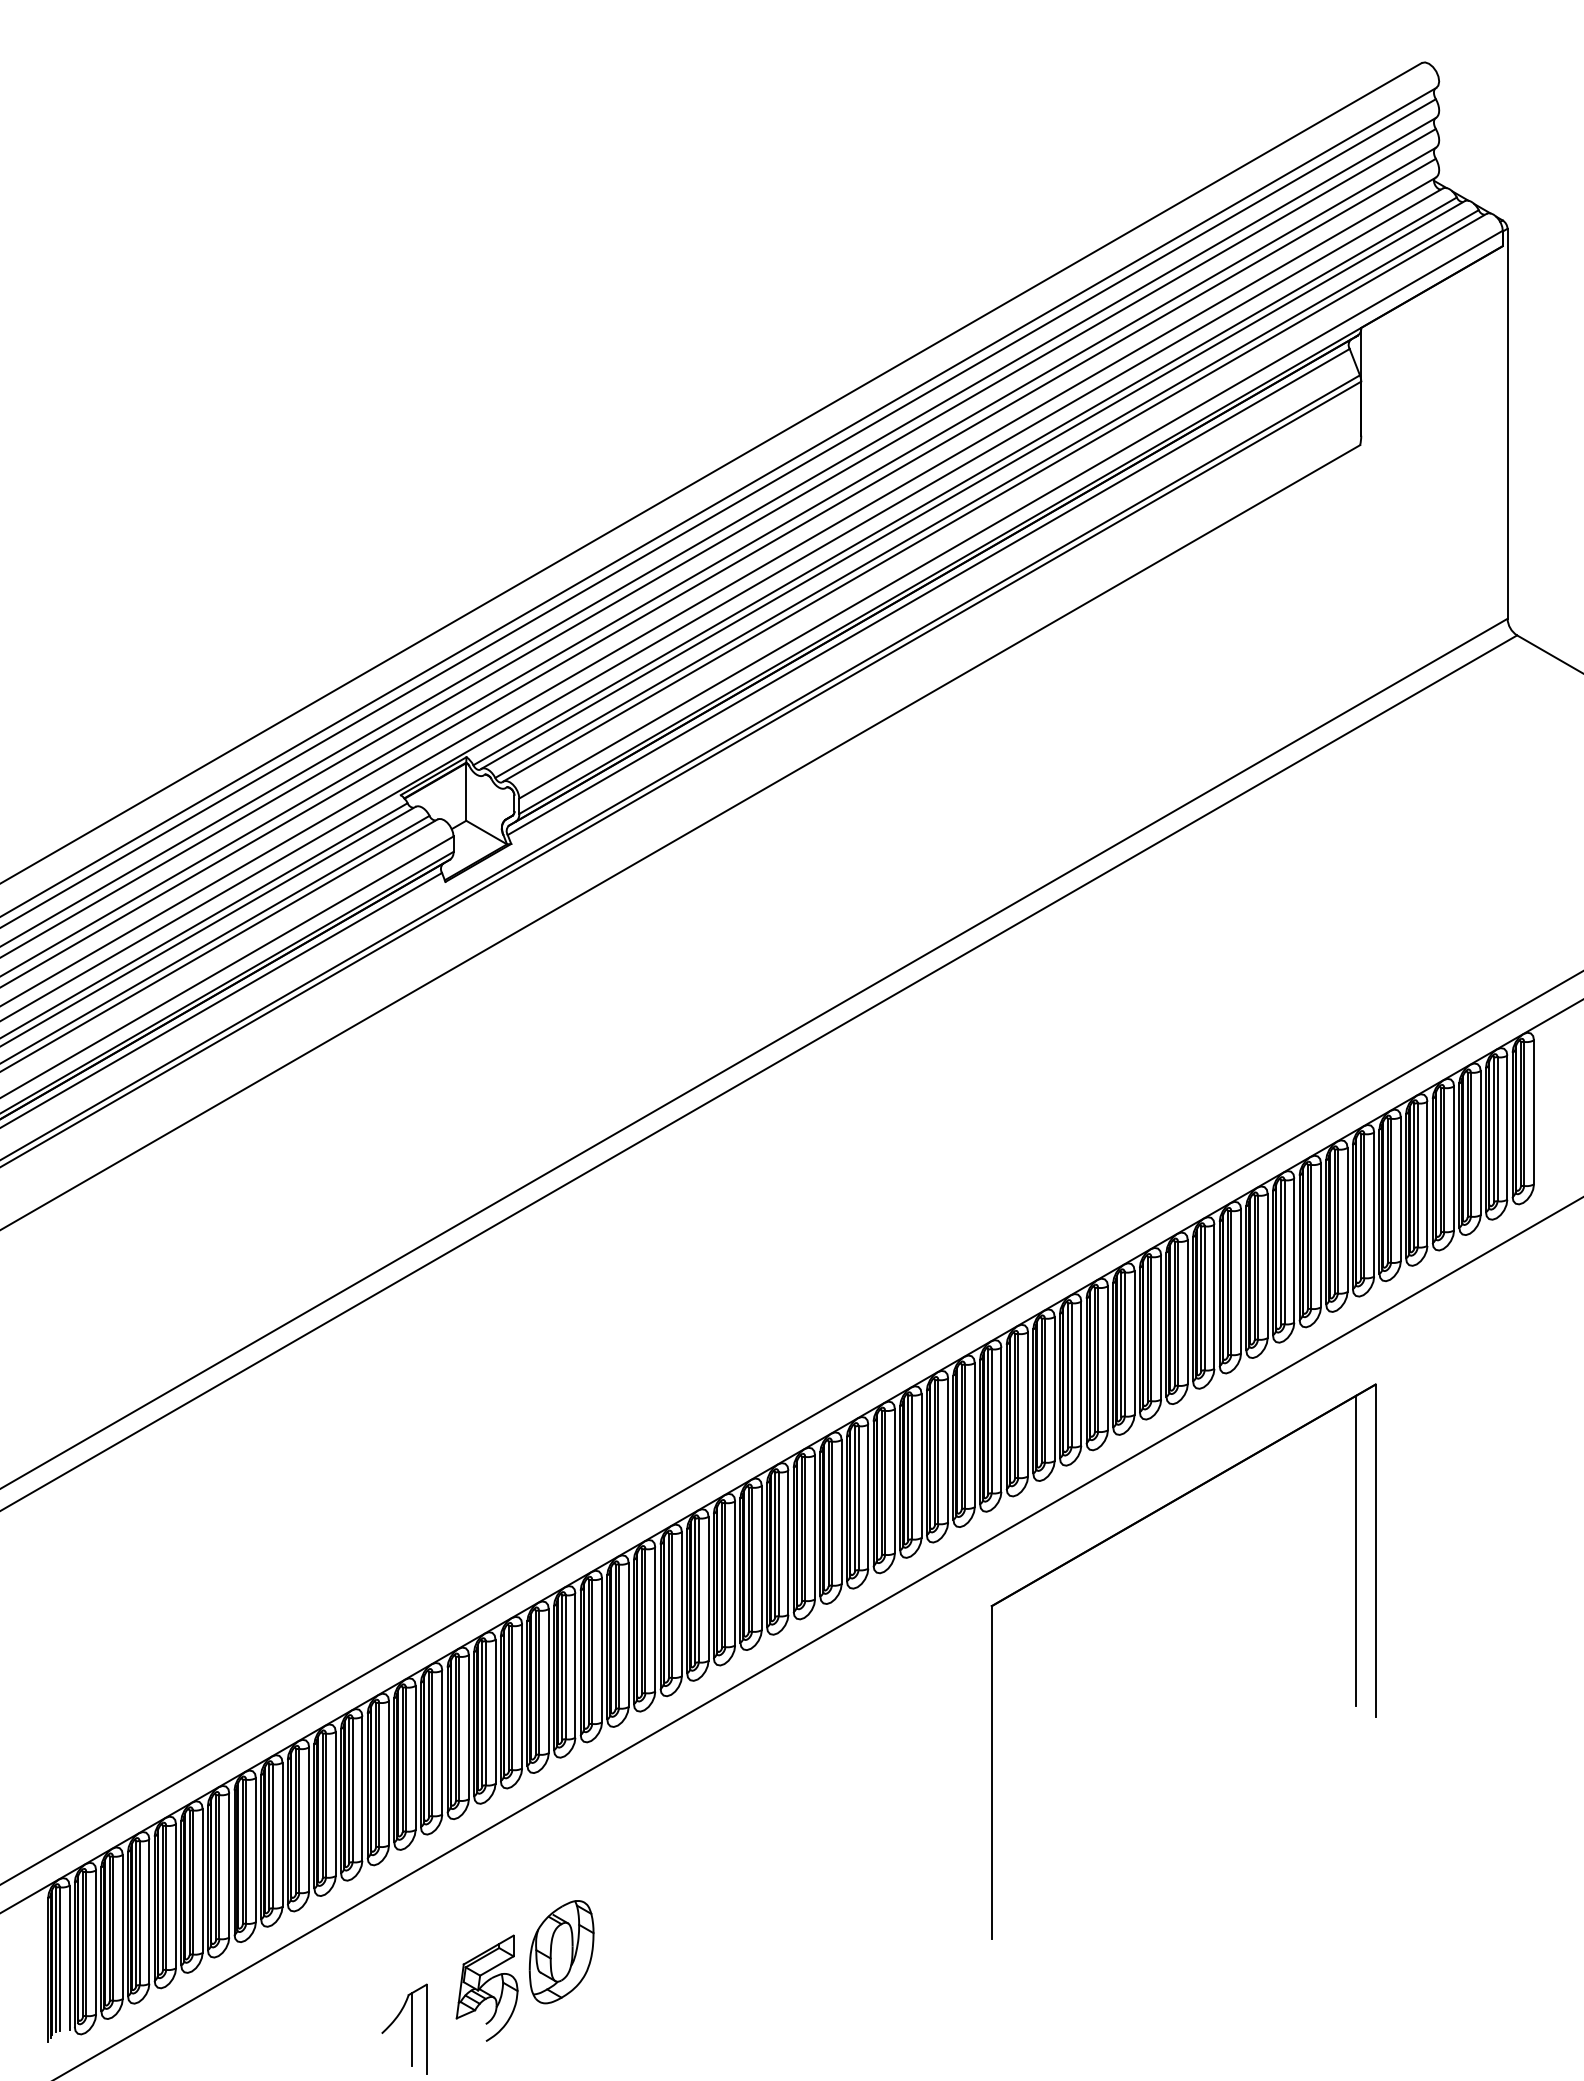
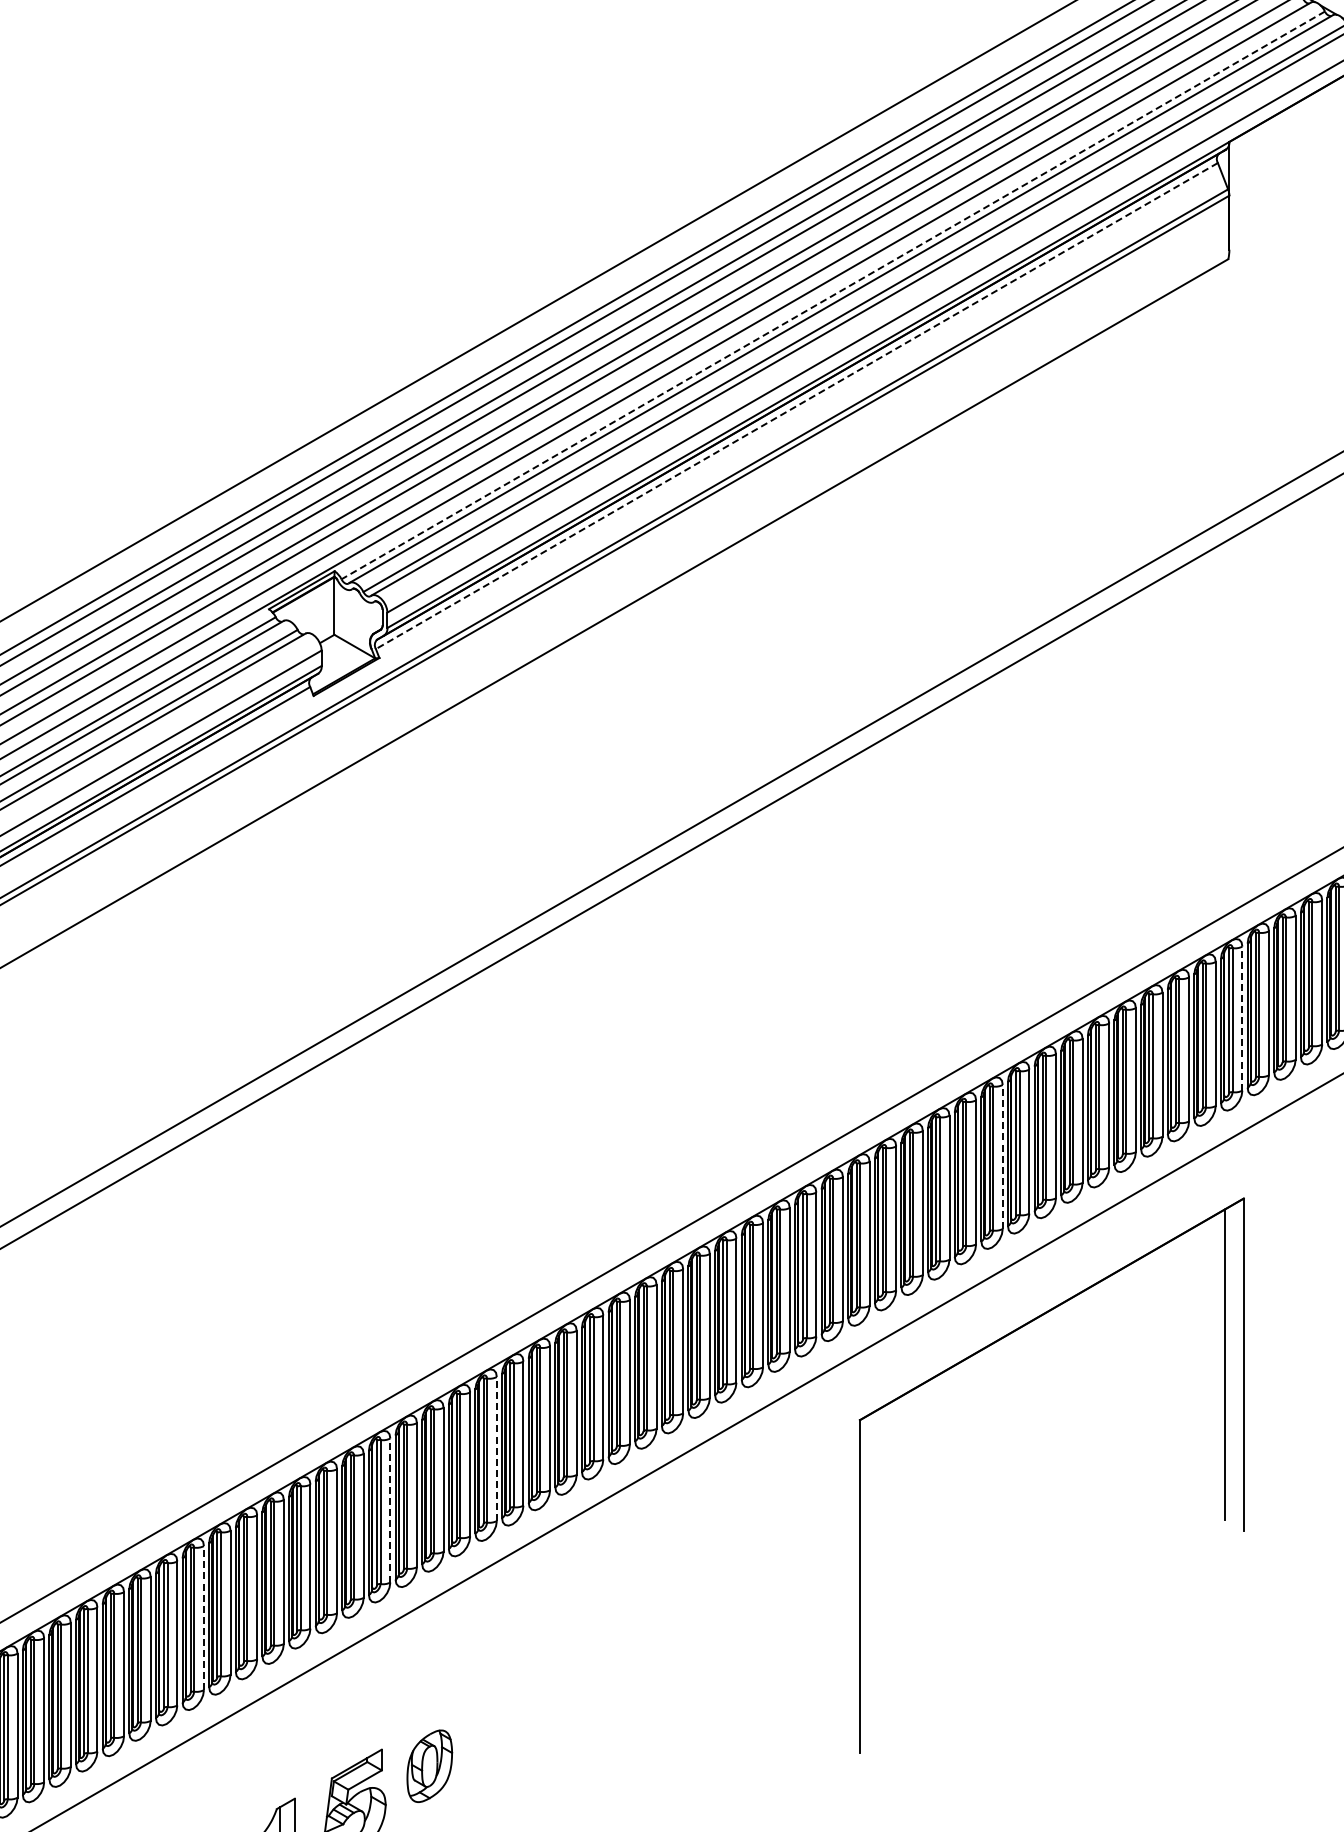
line: (965, 481) -> (833, 295), solid -> dashed
line: (928, 592) -> (796, 406), solid -> dashed
line: (1374, 1204) -> (1242, 1018), solid -> dashed
line: (1134, 1342) -> (1002, 1156), solid -> dashed
line: (628, 1634) -> (496, 1448), solid -> dashed
line: (522, 1696) -> (390, 1510), solid -> dashed
line: (335, 1803) -> (203, 1617), solid -> dashed
part: (561, 1952) -> (429, 1766), size x0.7

